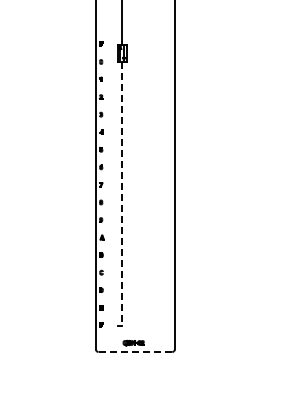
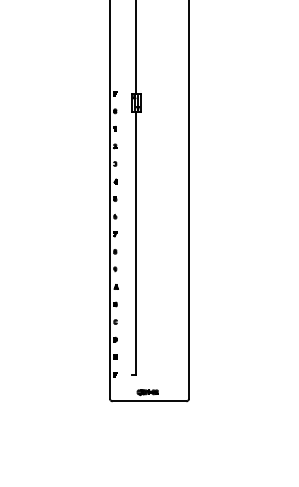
line: (122, 194) -> (136, 243), dashed -> solid
line: (135, 352) -> (149, 401), dashed -> solid

